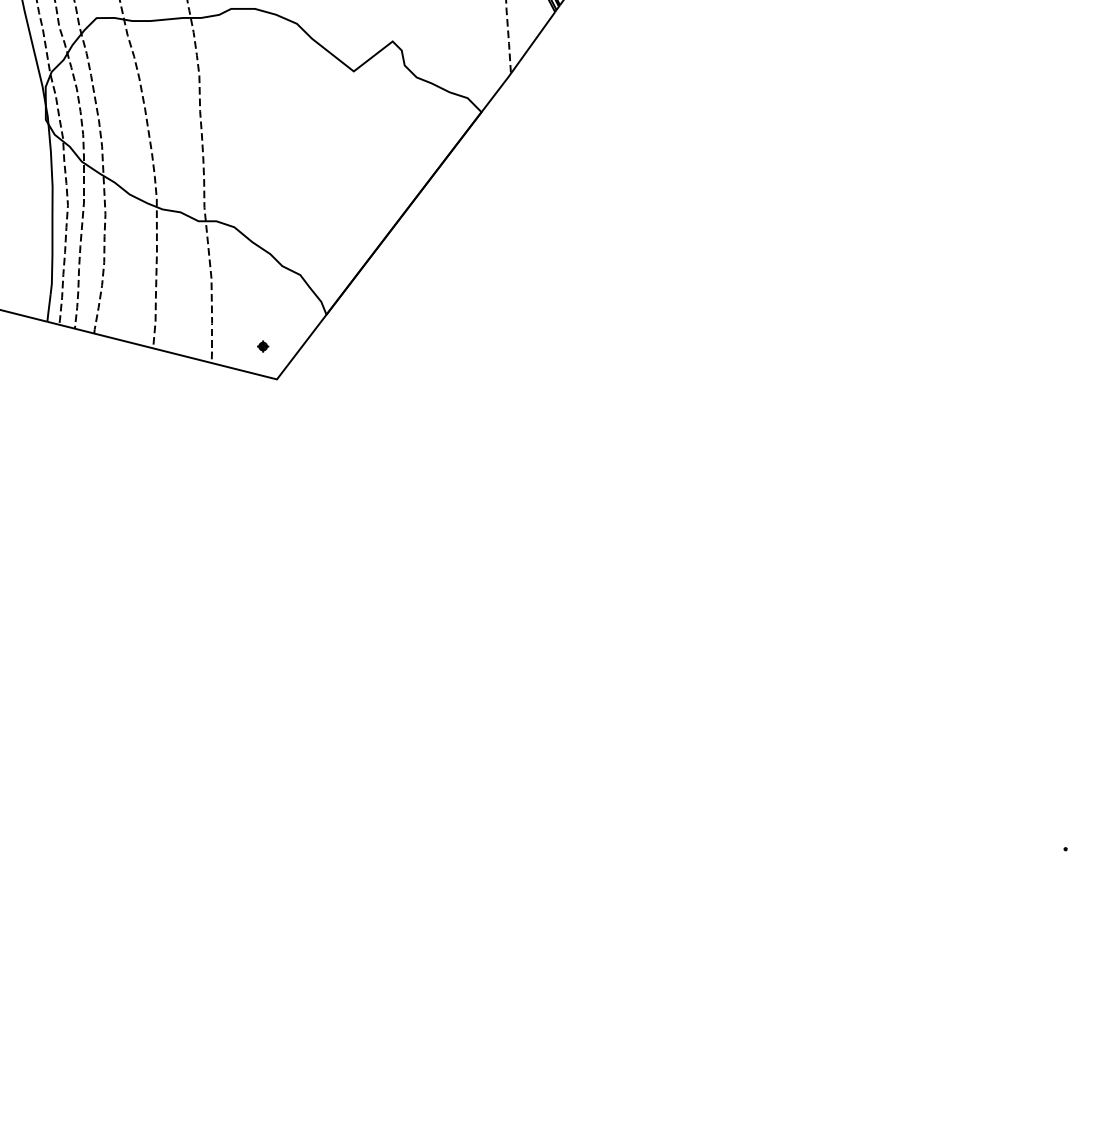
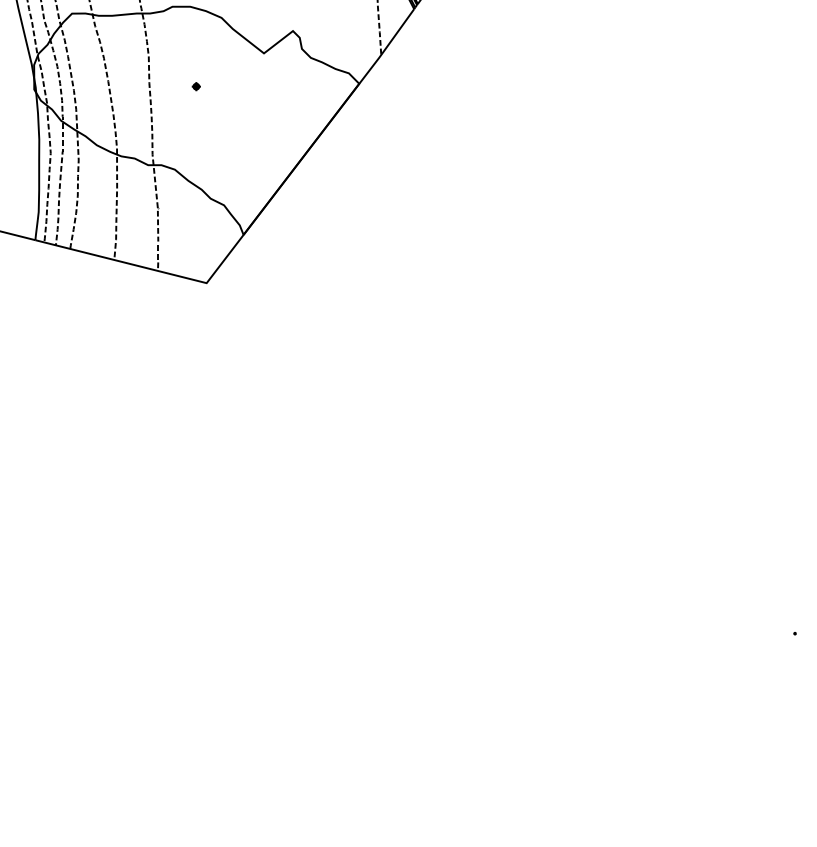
part: (261, 346) -> (195, 86), moved

